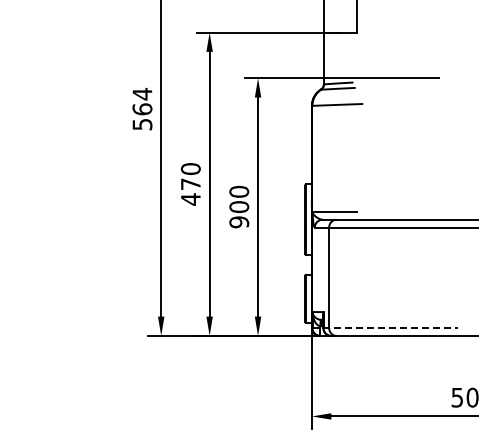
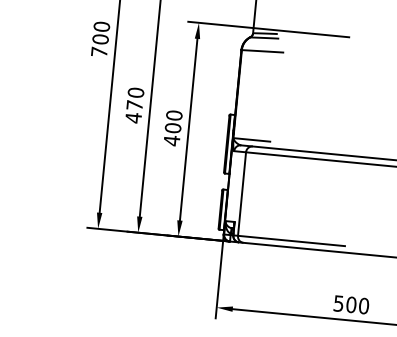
text: (142, 109) -> (100, 39), 564 -> 700
text: (239, 222) -> (172, 140), 900 -> 400
line: (385, 328) -> (284, 240), dashed -> solid

